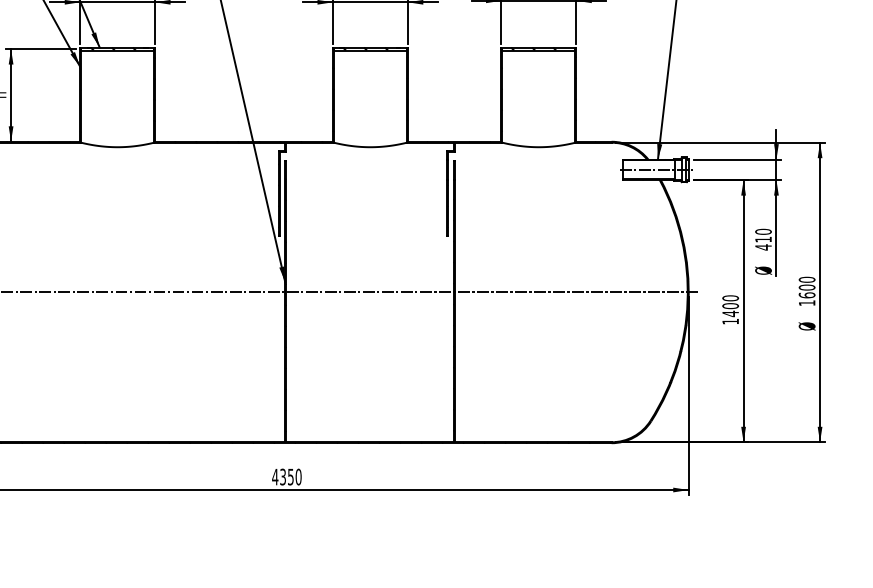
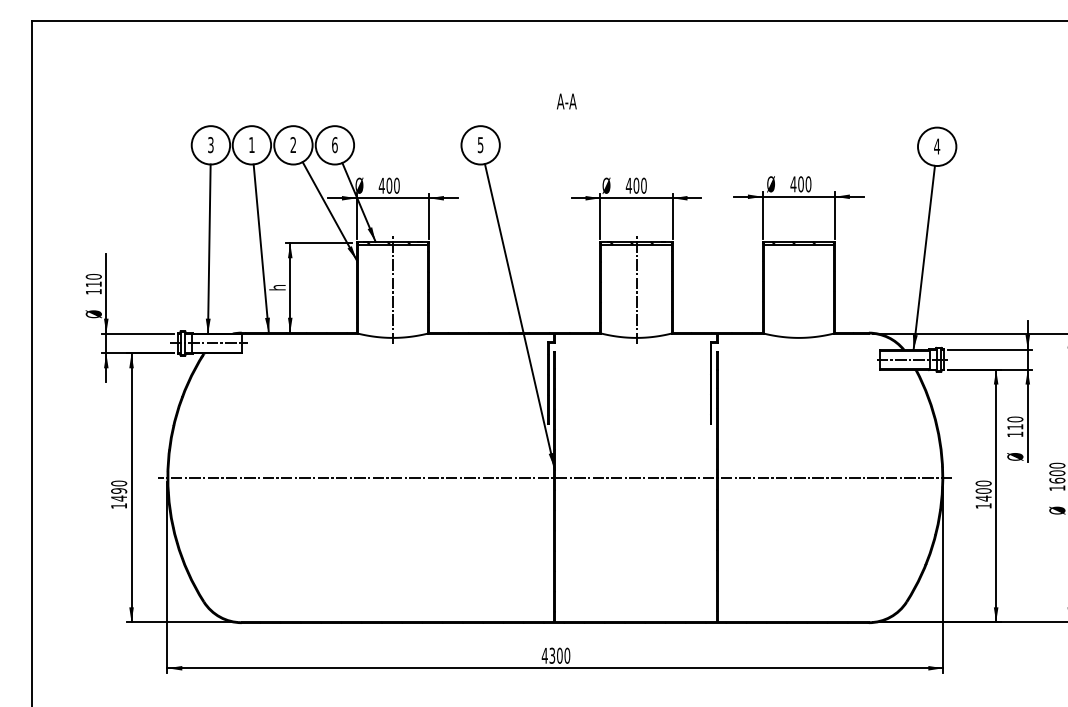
line: (117, 96) -> (392, 289), added
line: (370, 96) -> (636, 289), added
text: (763, 247) -> (1015, 434), 410 -> 110
text: (290, 476) -> (559, 655), 4350 -> 4300

